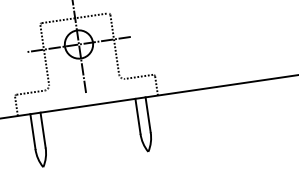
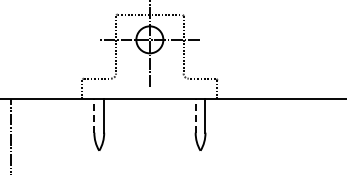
line: (137, 116) -> (195, 115), solid -> dashed
line: (33, 131) -> (94, 115), solid -> dashed

